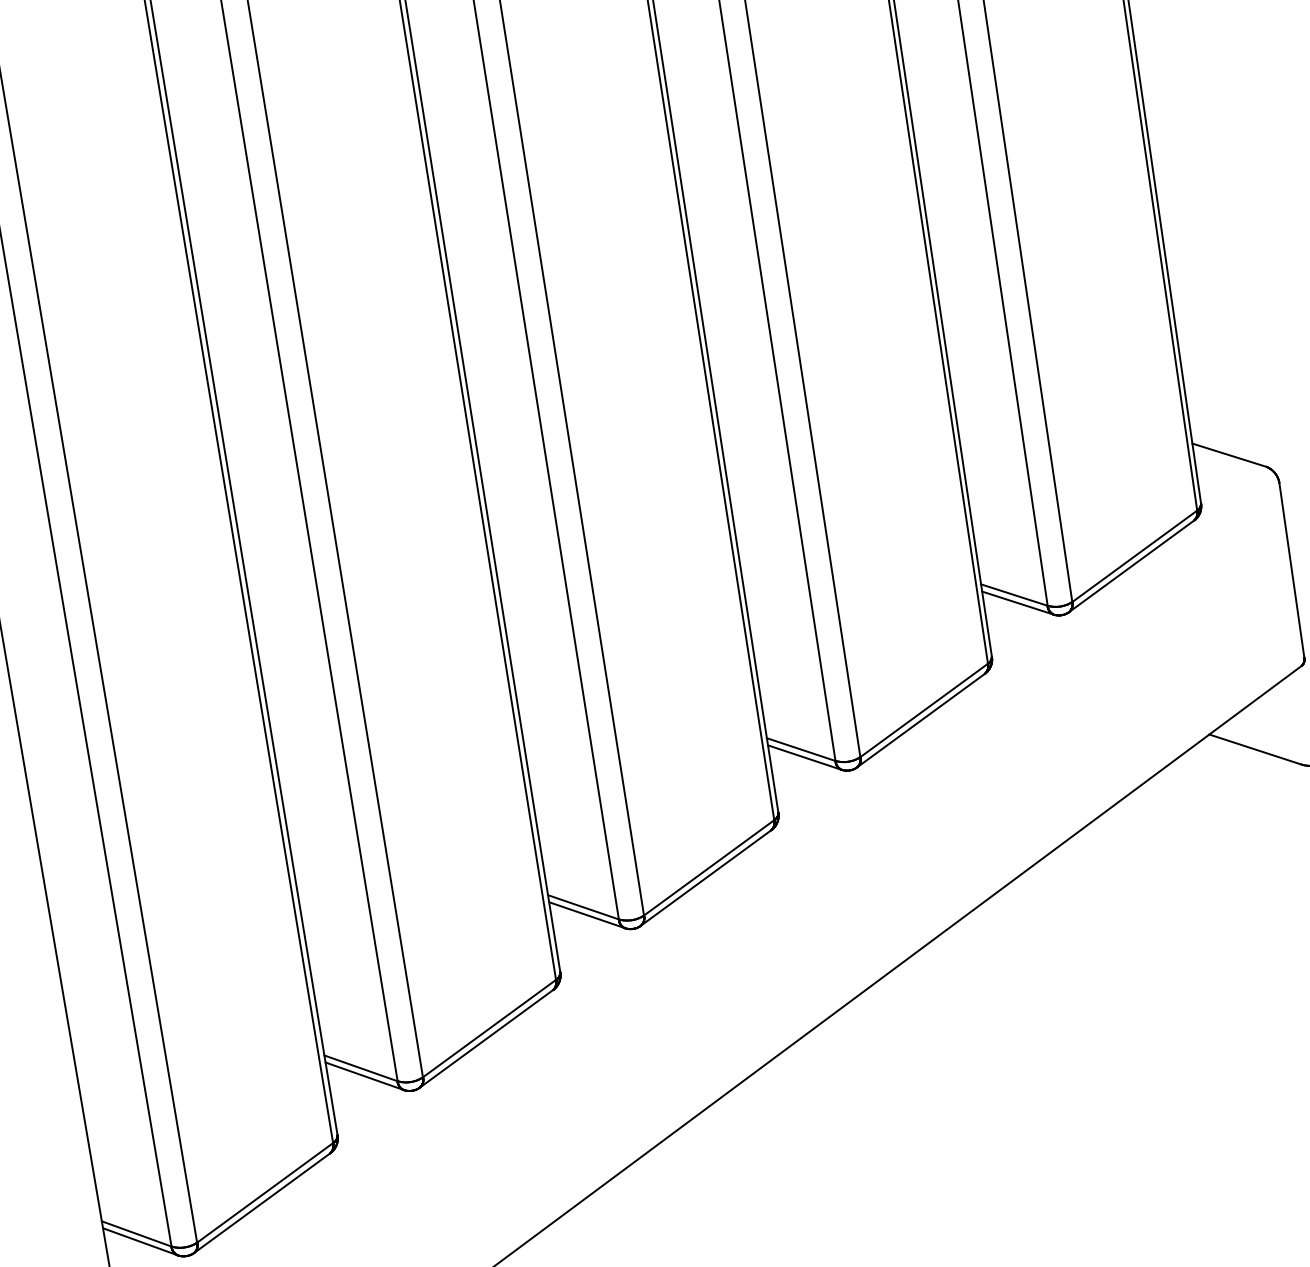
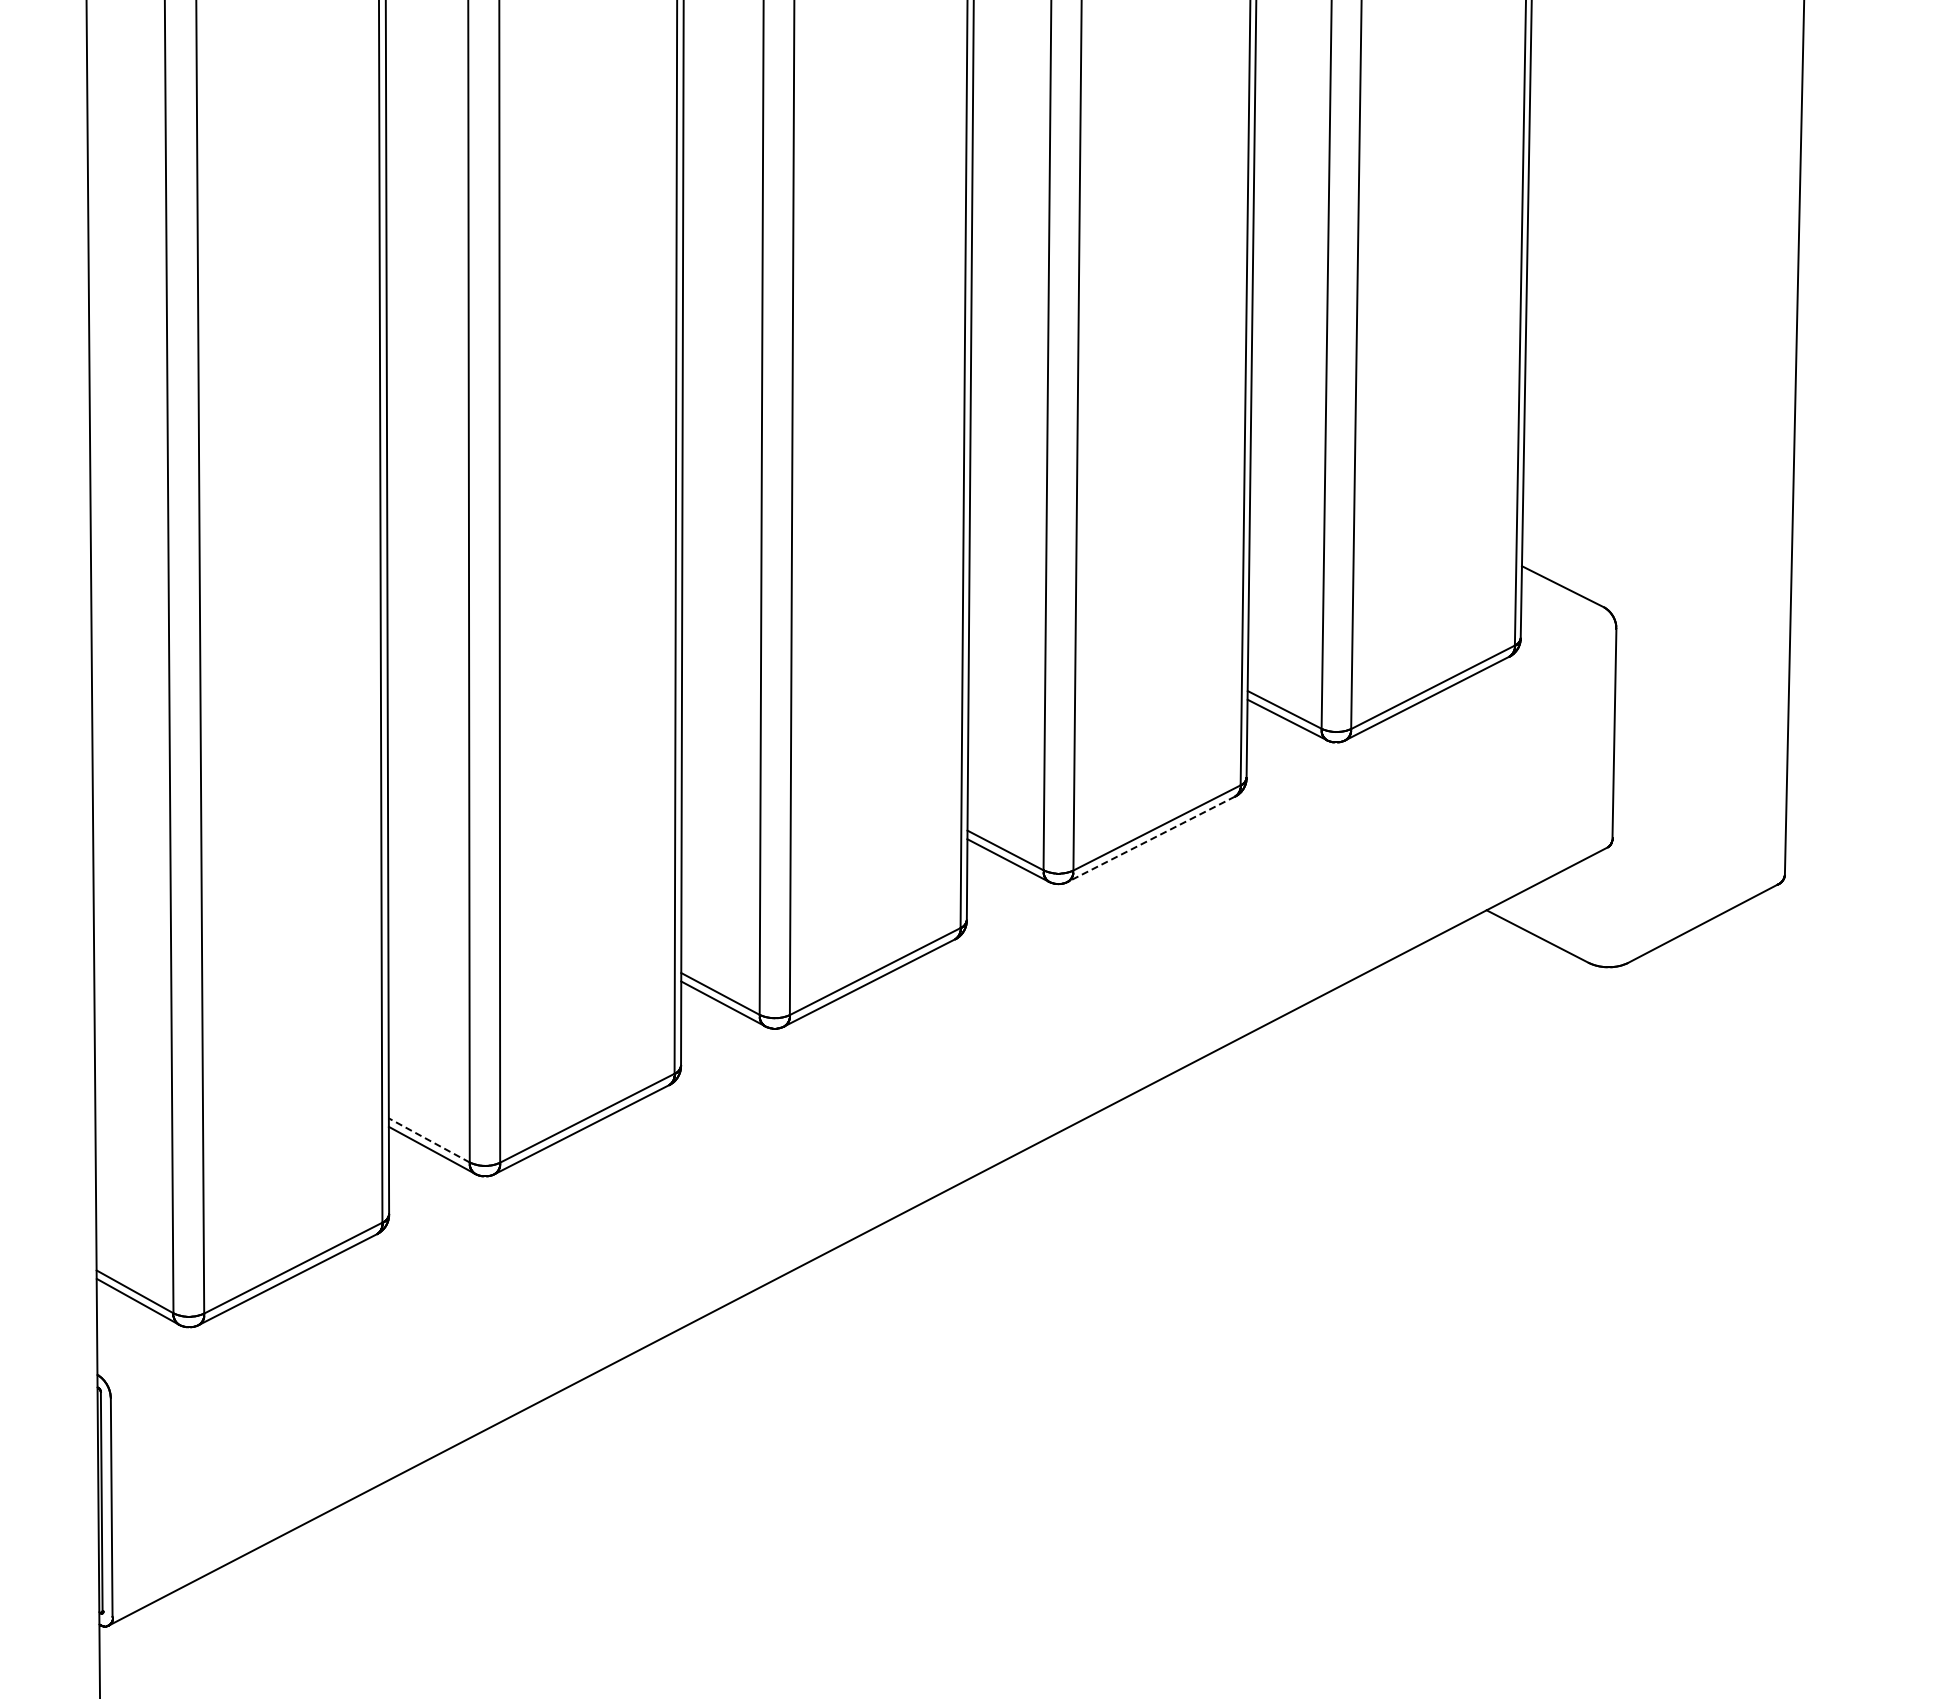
line: (921, 720) -> (1151, 839), solid -> dashed
line: (360, 1068) -> (428, 1140), solid -> dashed

